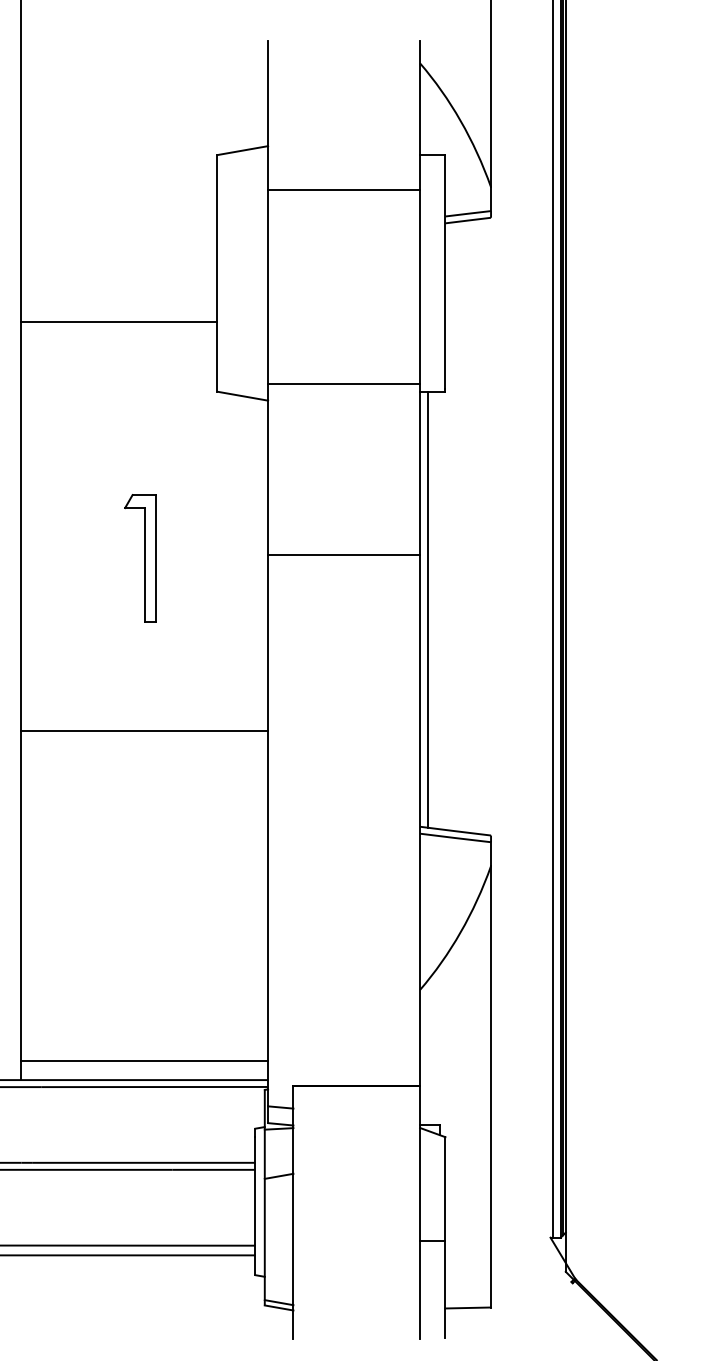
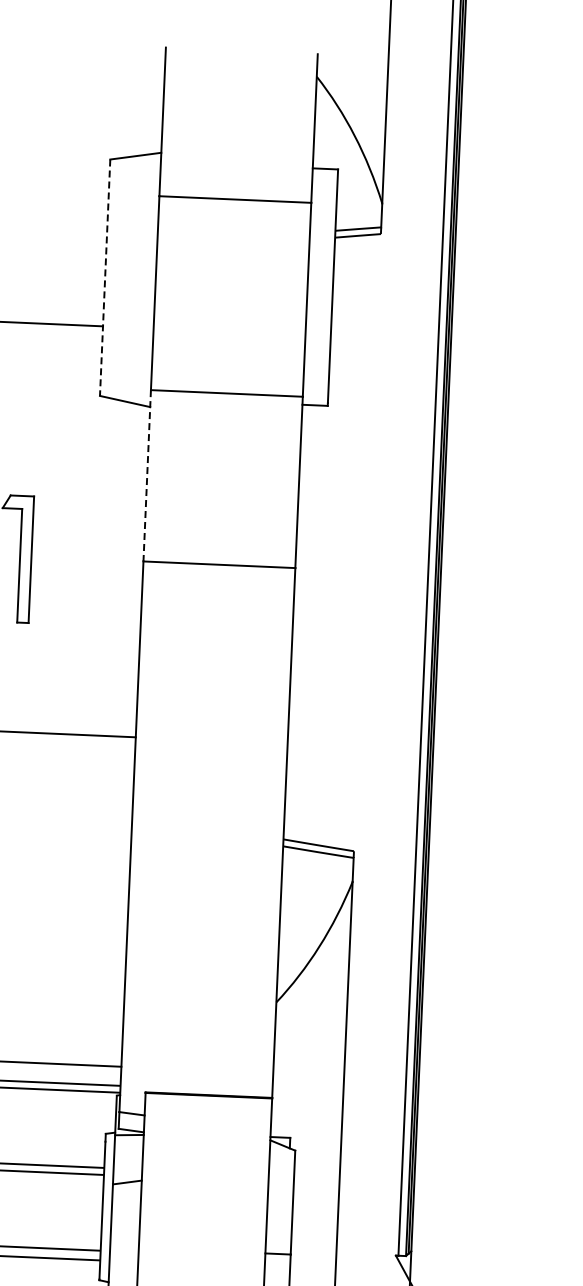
line: (217, 273) -> (105, 277), solid -> dashed
line: (268, 469) -> (147, 475), solid -> dashed
line: (427, 609) -> (300, 622), removed

